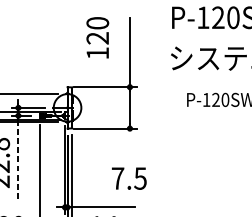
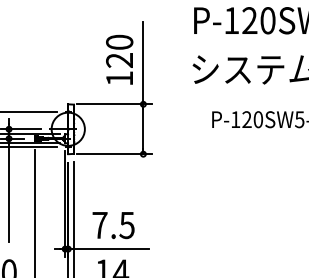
text: (97, 37) -> (119, 59), moved
line: (18, 161) -> (9, 193), dashed -> solid
text: (129, 178) -> (113, 225), moved

